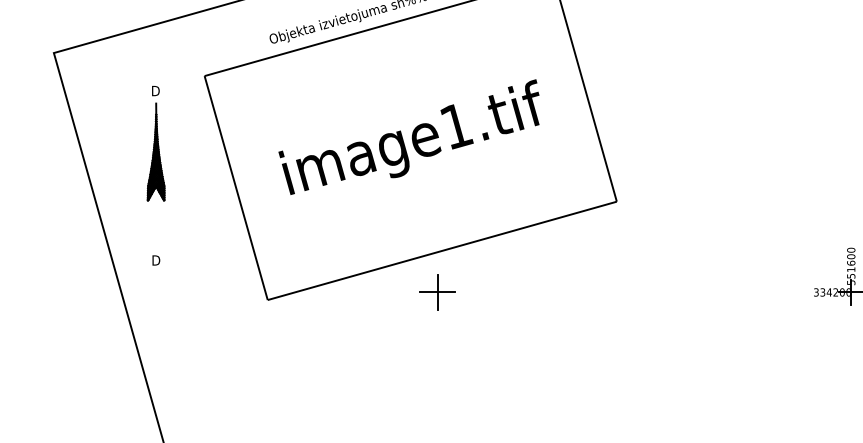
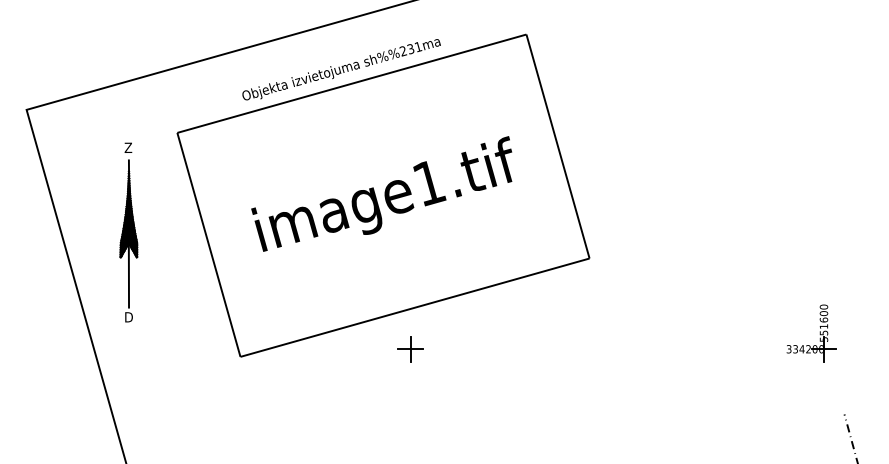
text: (155, 90) -> (128, 147), D -> Z
line: (155, 218) -> (128, 275), added
part: (437, 292) -> (410, 349), size x0.71

